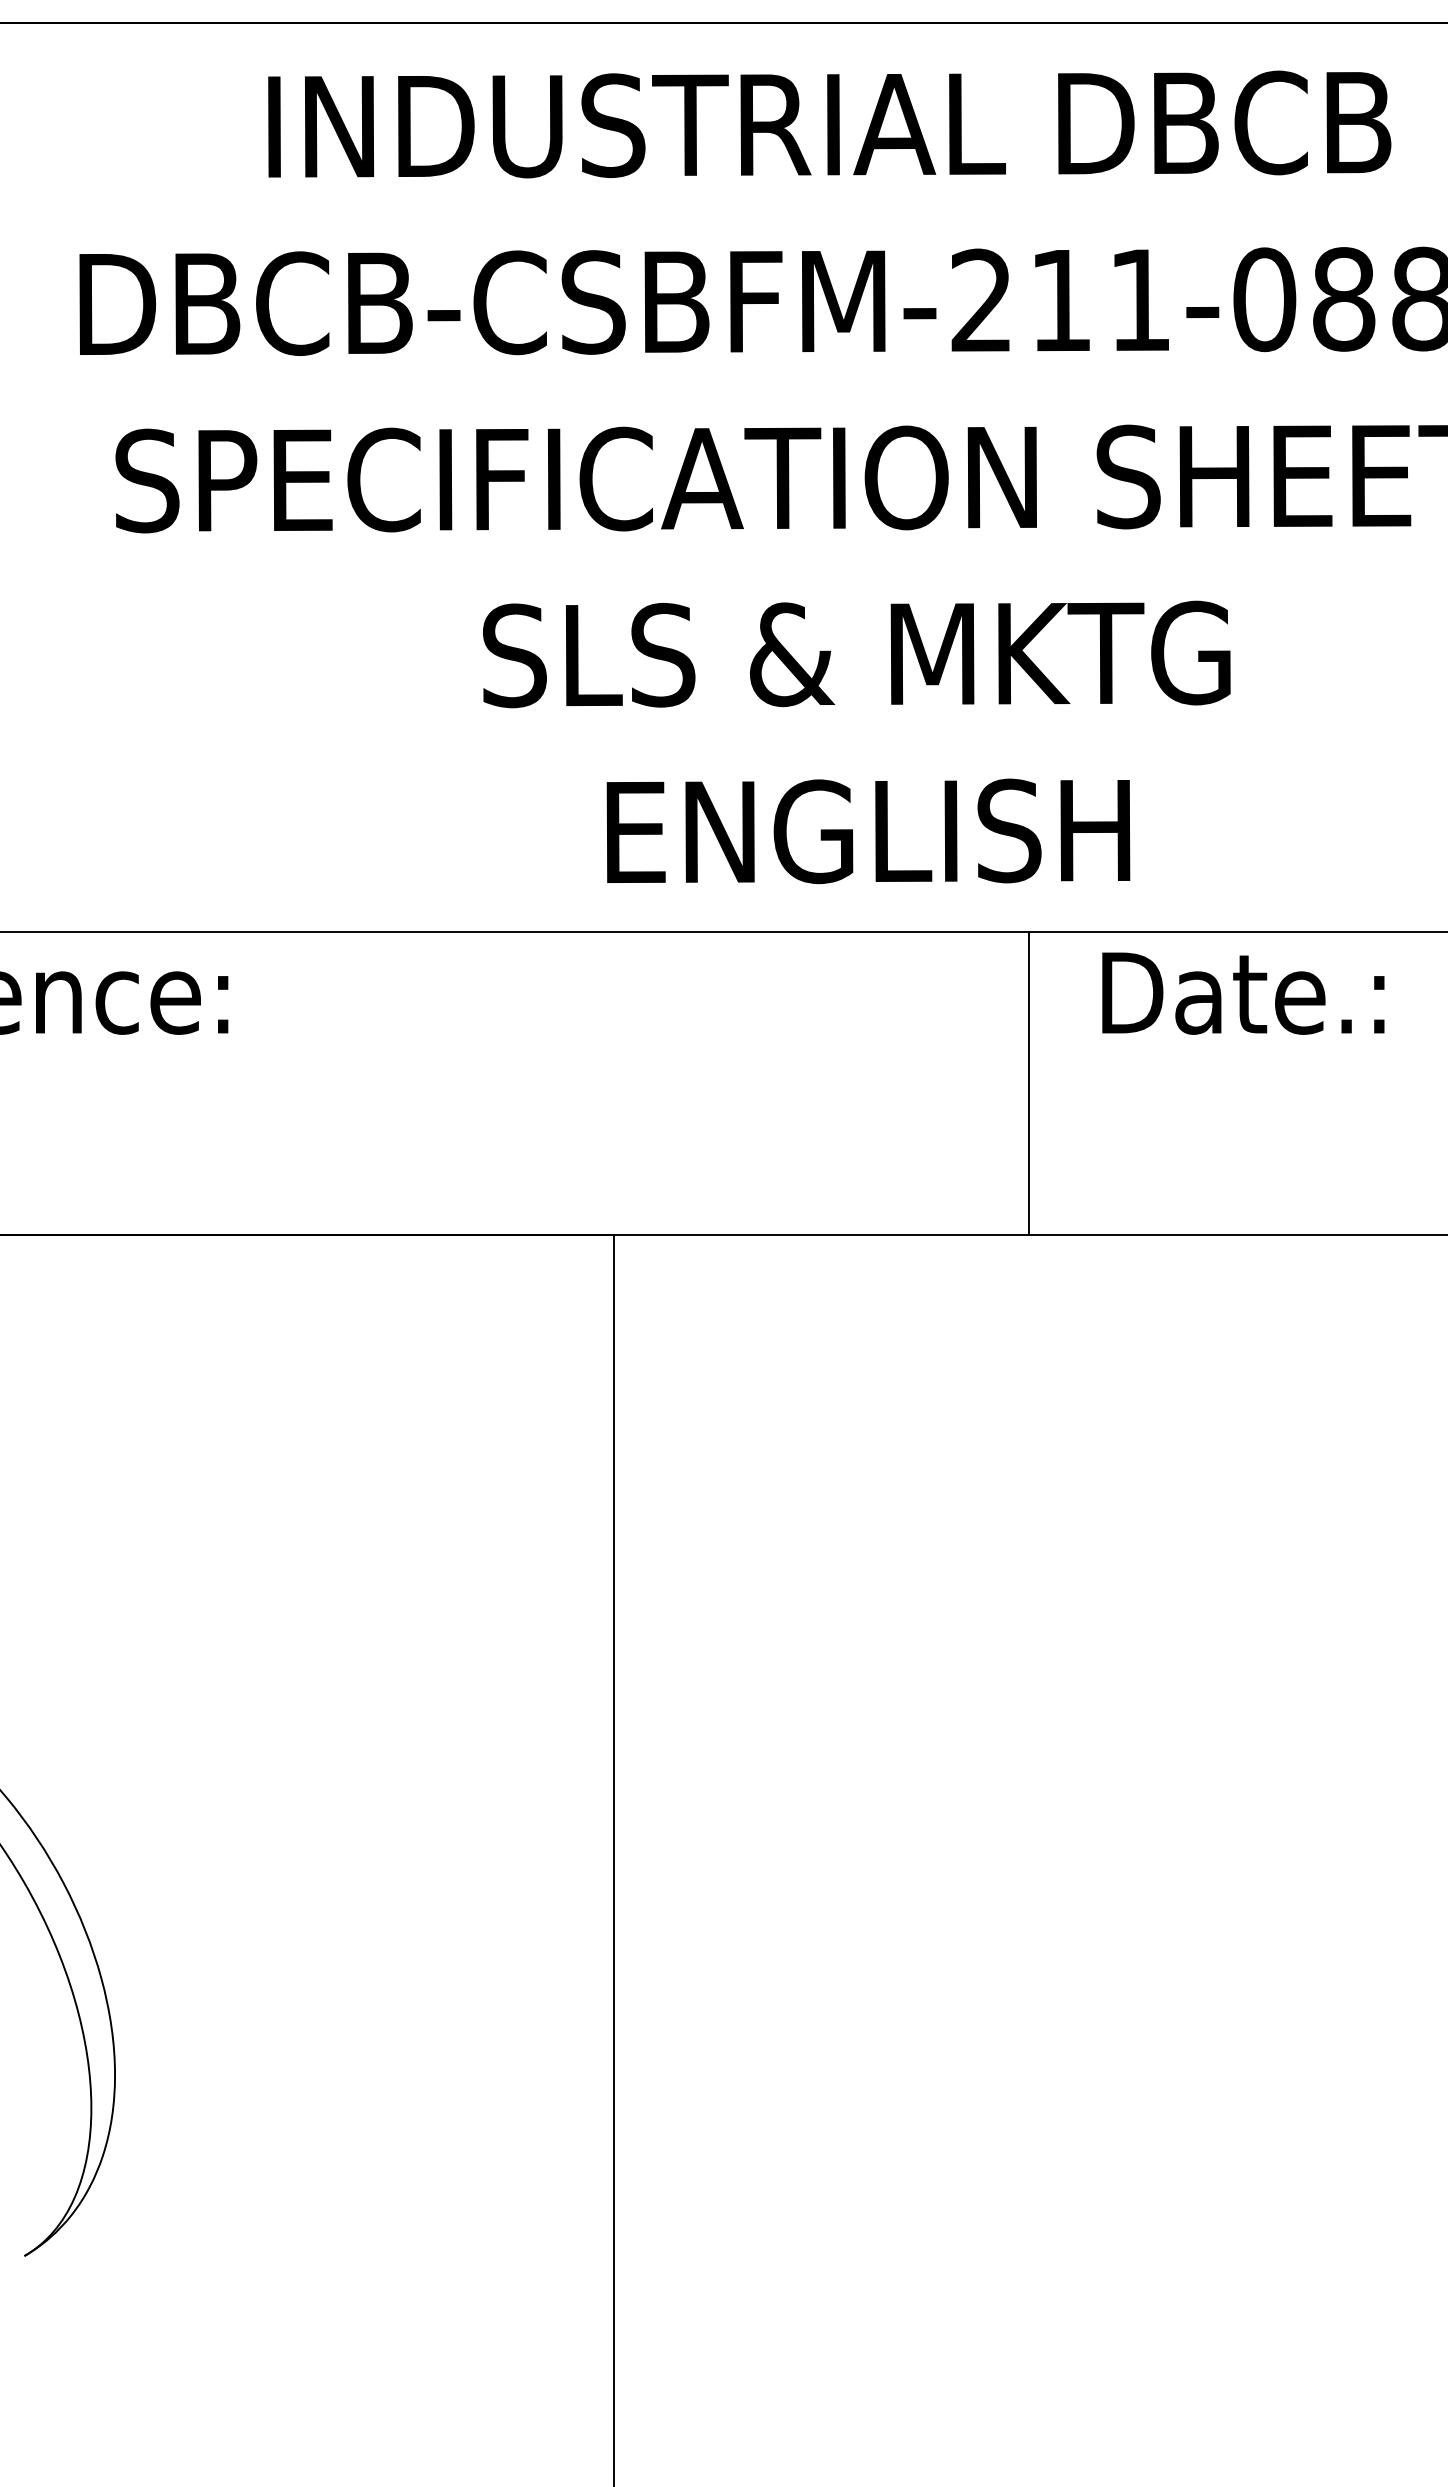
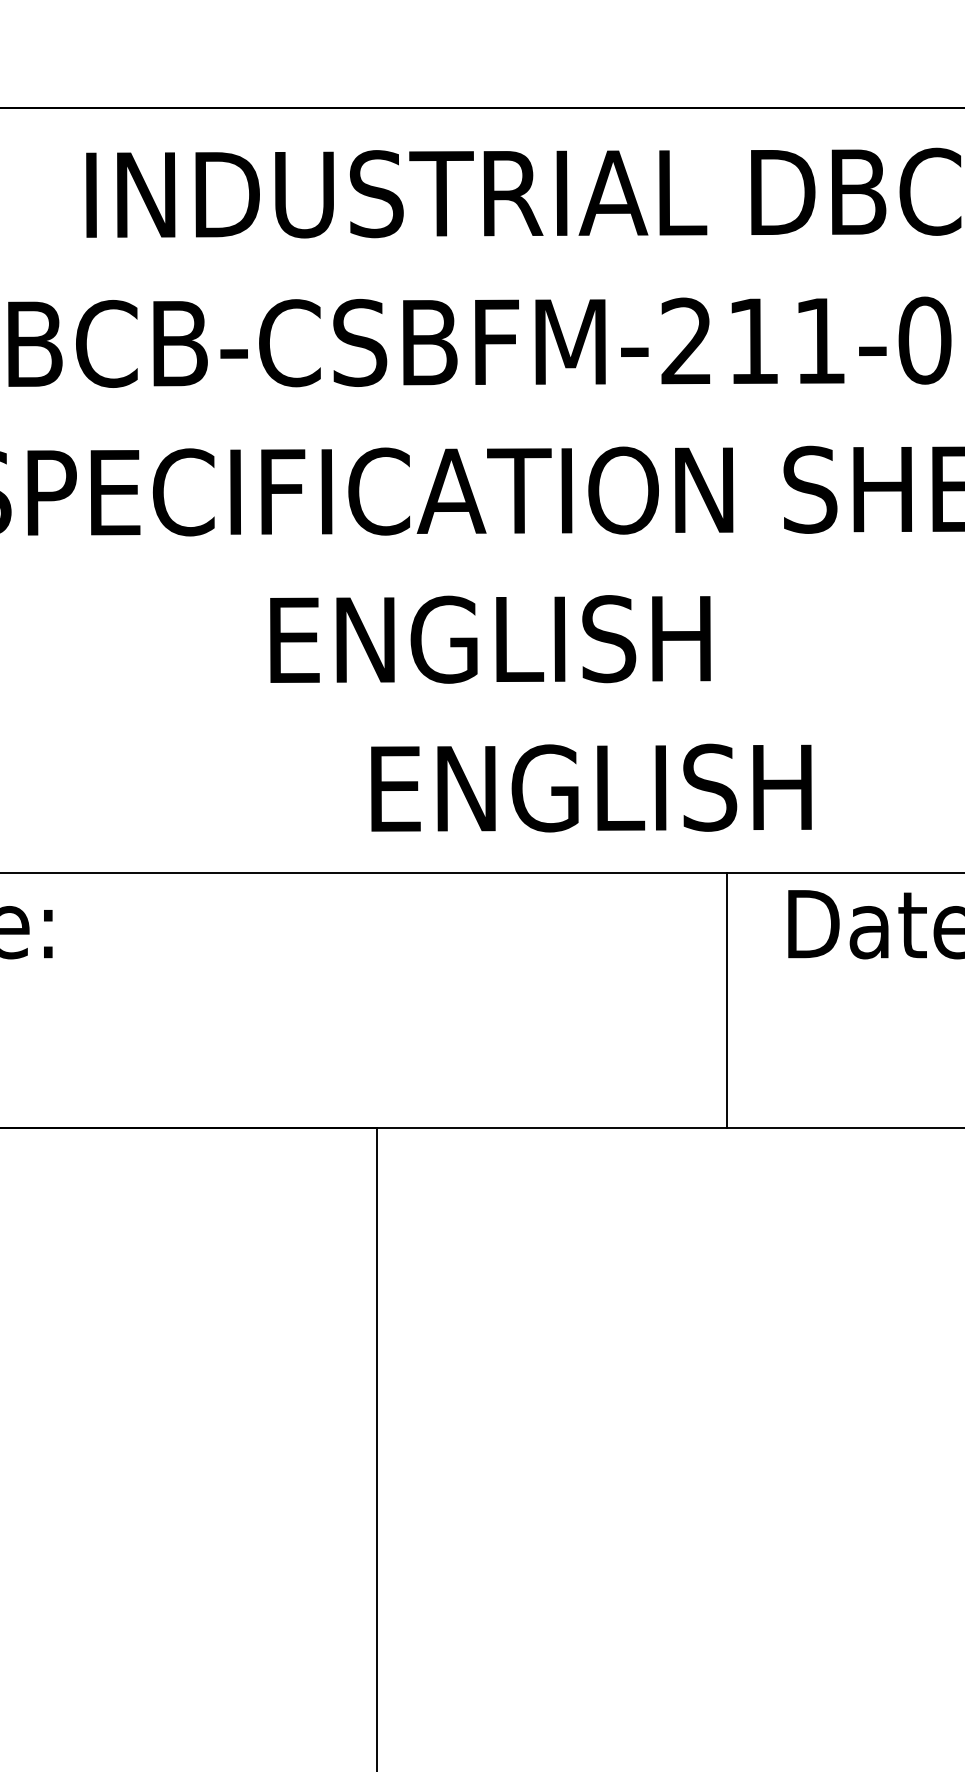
text: (856, 654) -> (581, 639), SLS & MKTG -> ENGLISH

